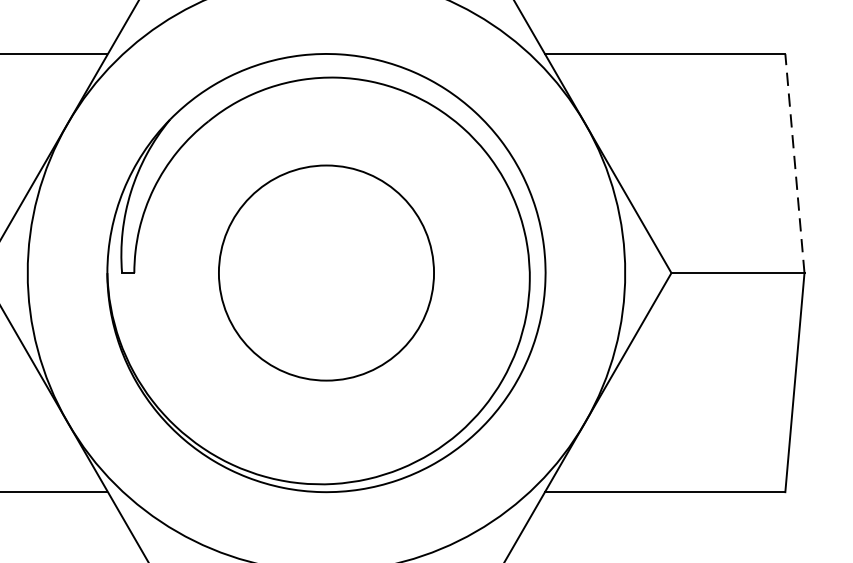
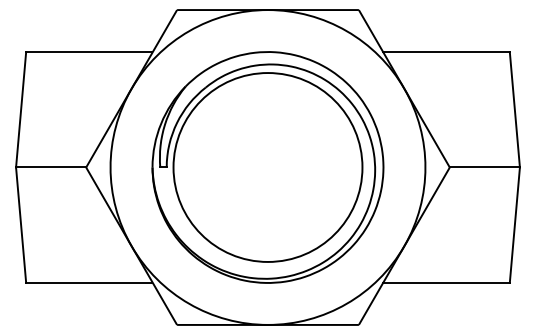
line: (794, 163) -> (514, 109), dashed -> solid
circle: (325, 273) -> (267, 167), size x1.67

